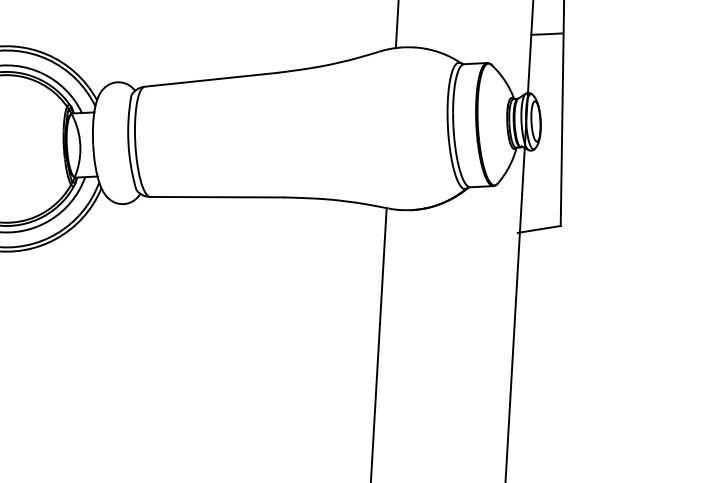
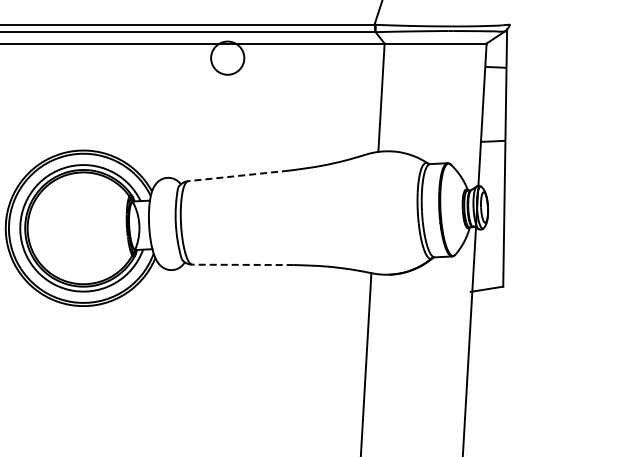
line: (211, 79) -> (238, 175), solid -> dashed
line: (217, 196) -> (243, 264), solid -> dashed

